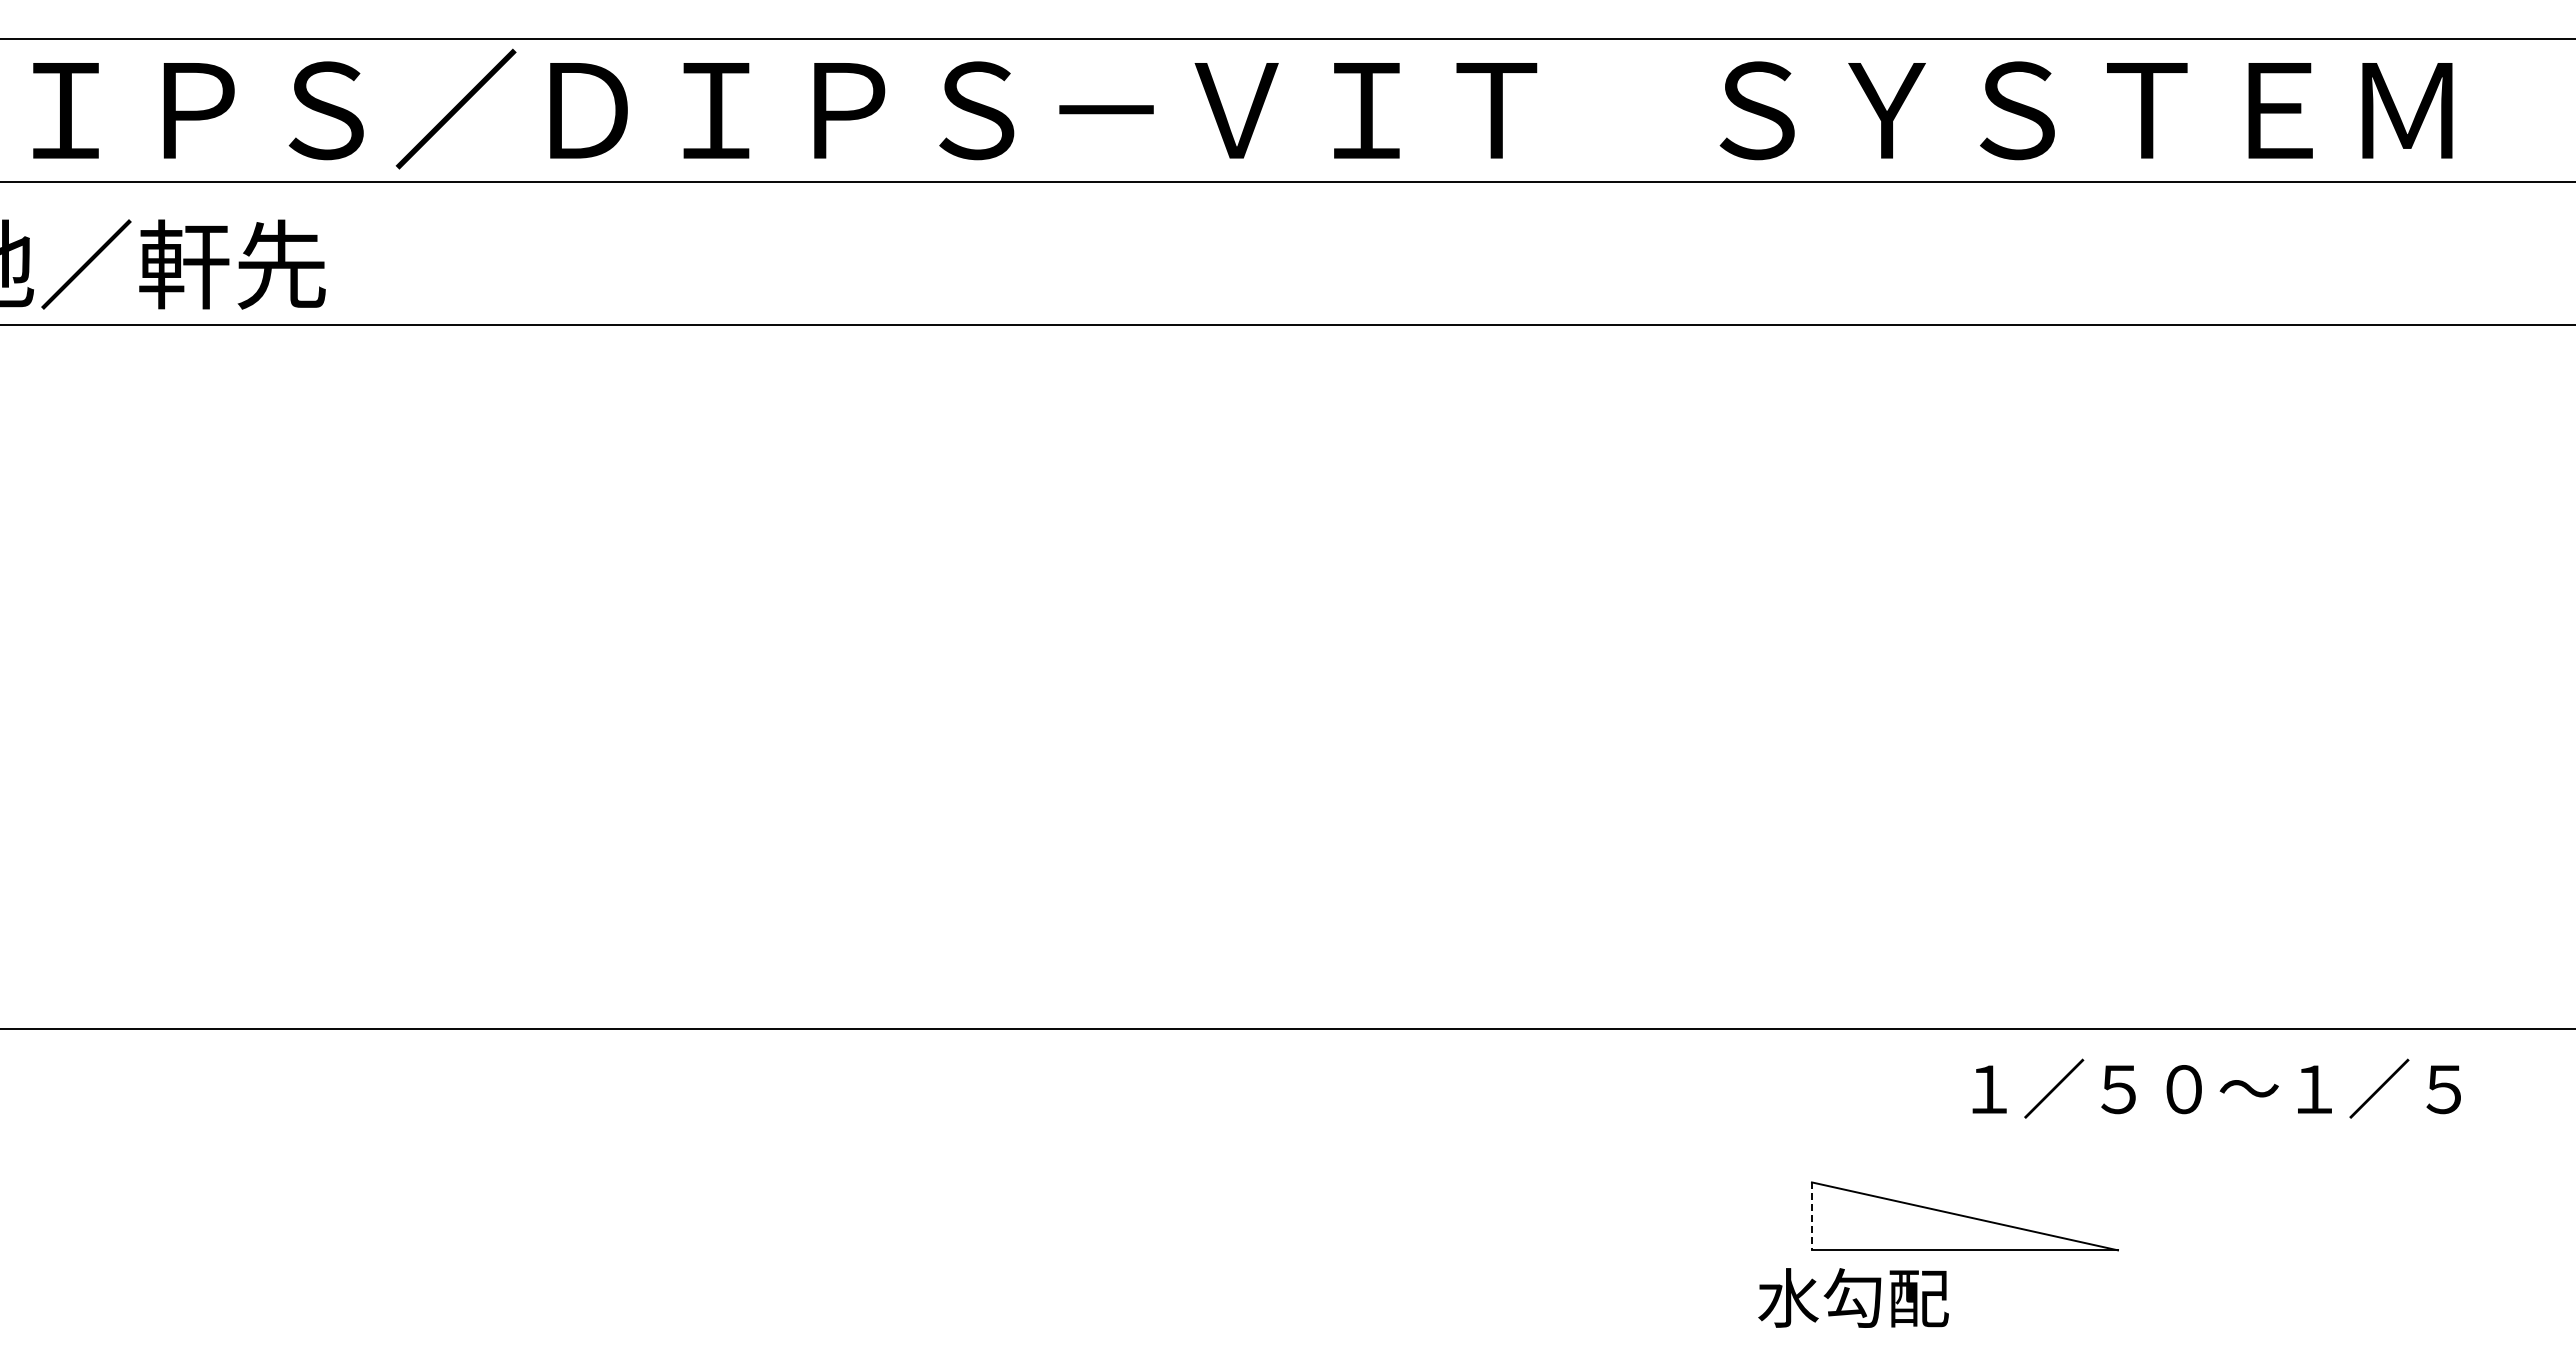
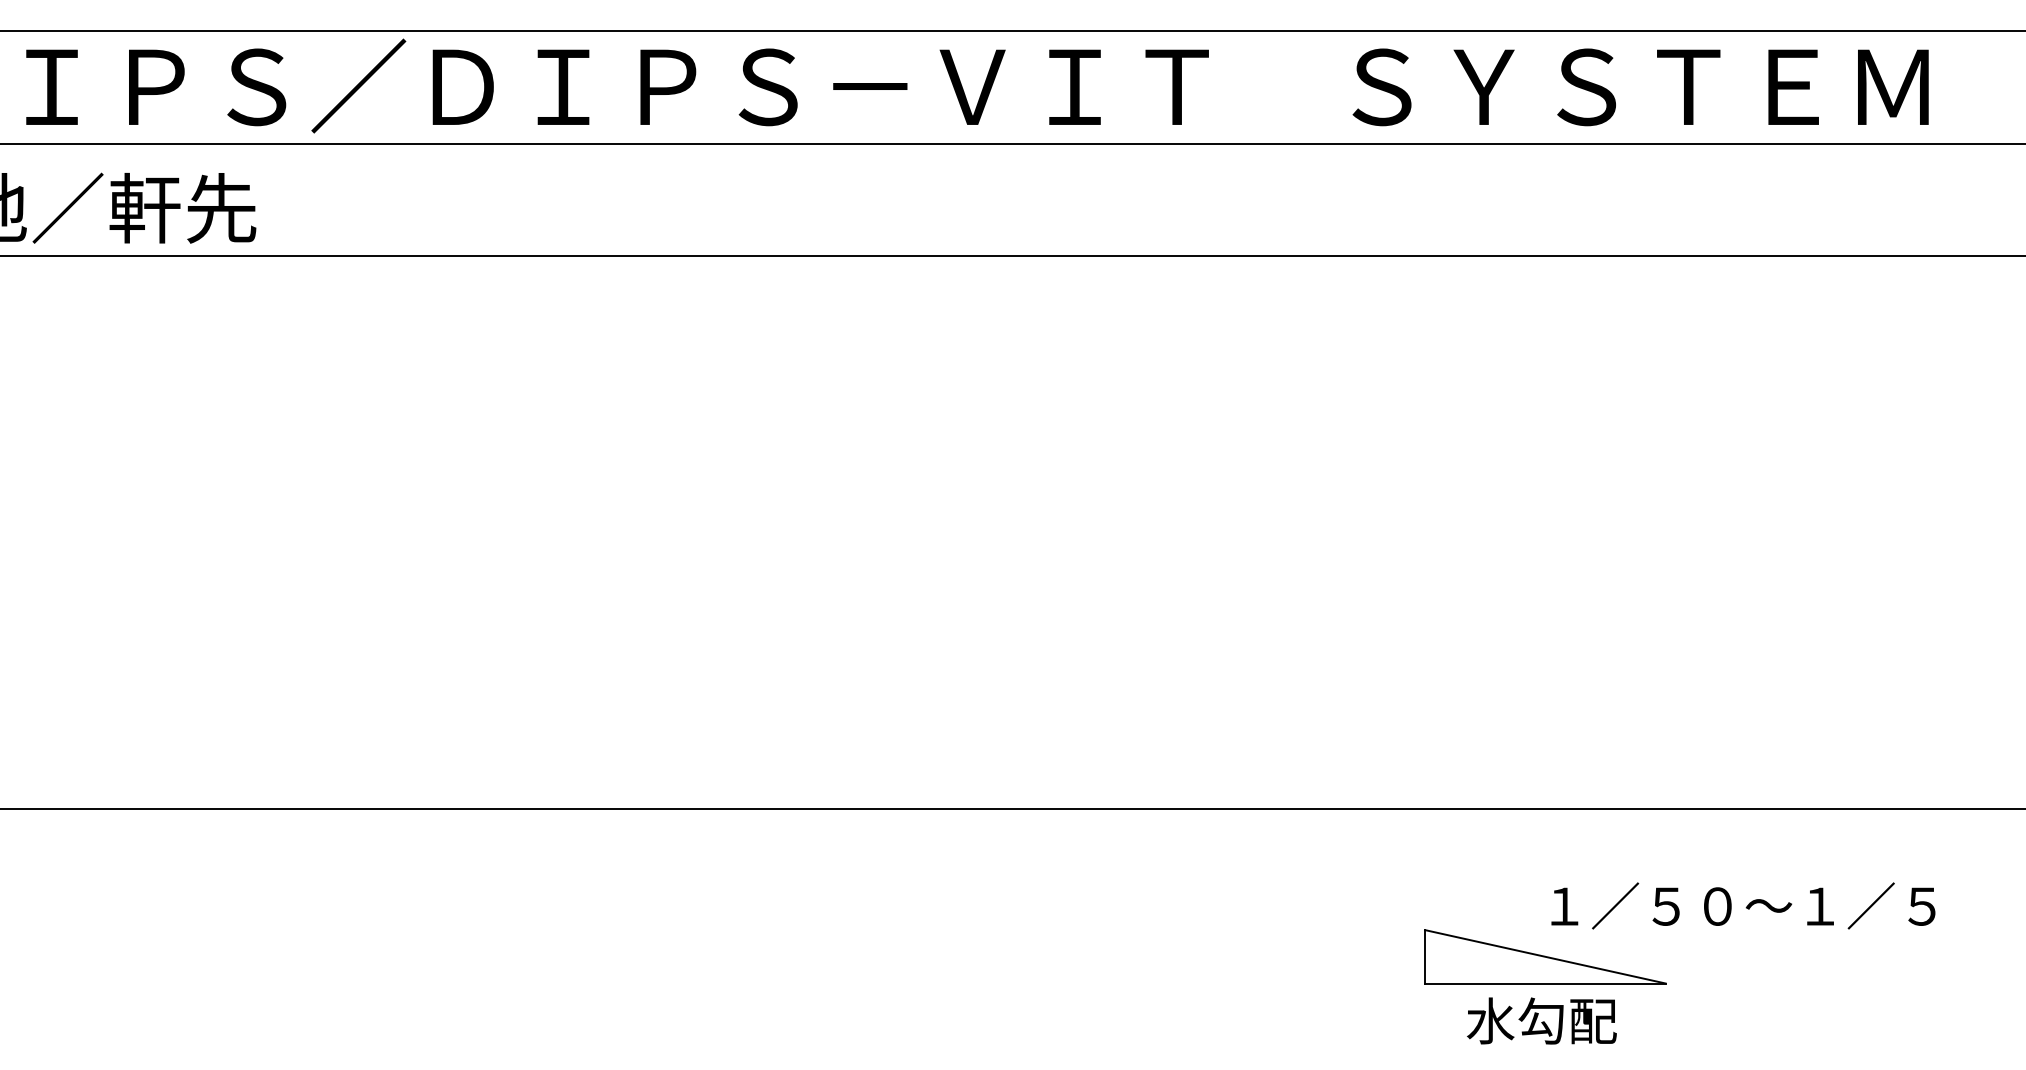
text: (2216, 1088) -> (1743, 905), moved
line: (1811, 1216) -> (1424, 956), dashed -> solid
text: (1853, 1297) -> (1541, 1020), moved

